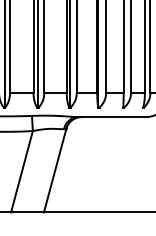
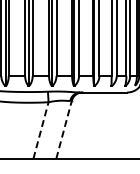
line: (55, 170) -> (64, 129), solid -> dashed
line: (22, 171) -> (41, 130), solid -> dashed

